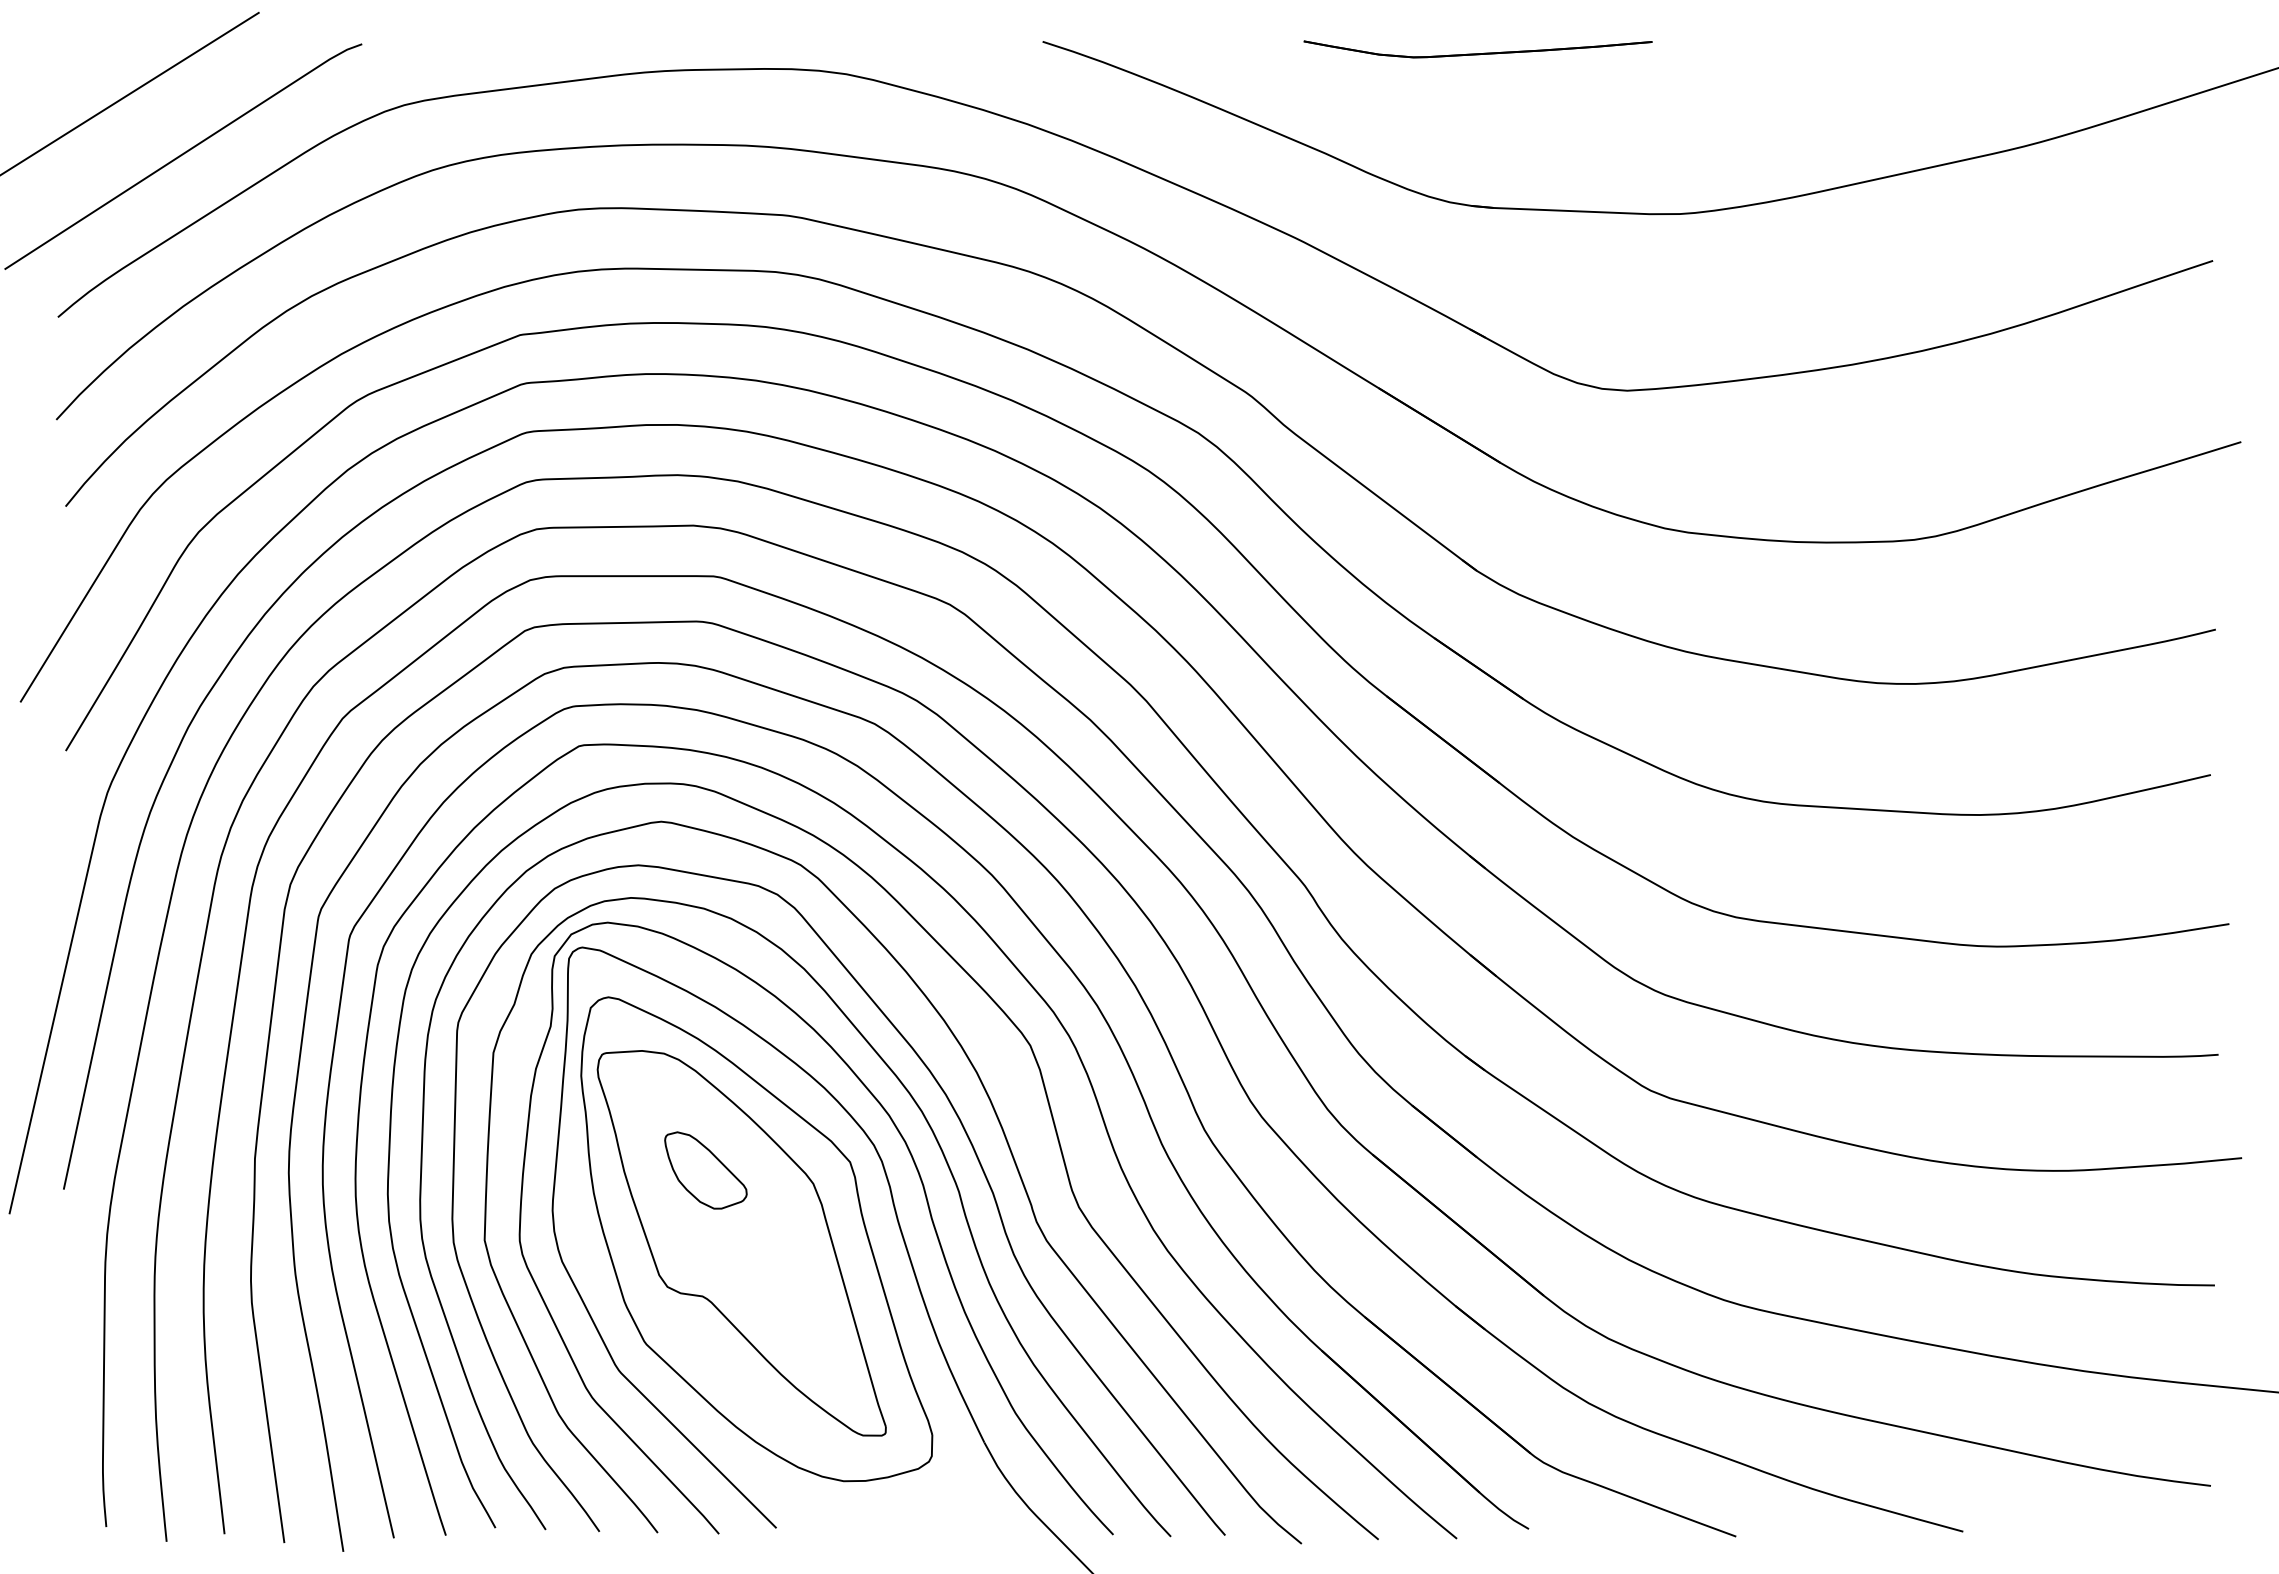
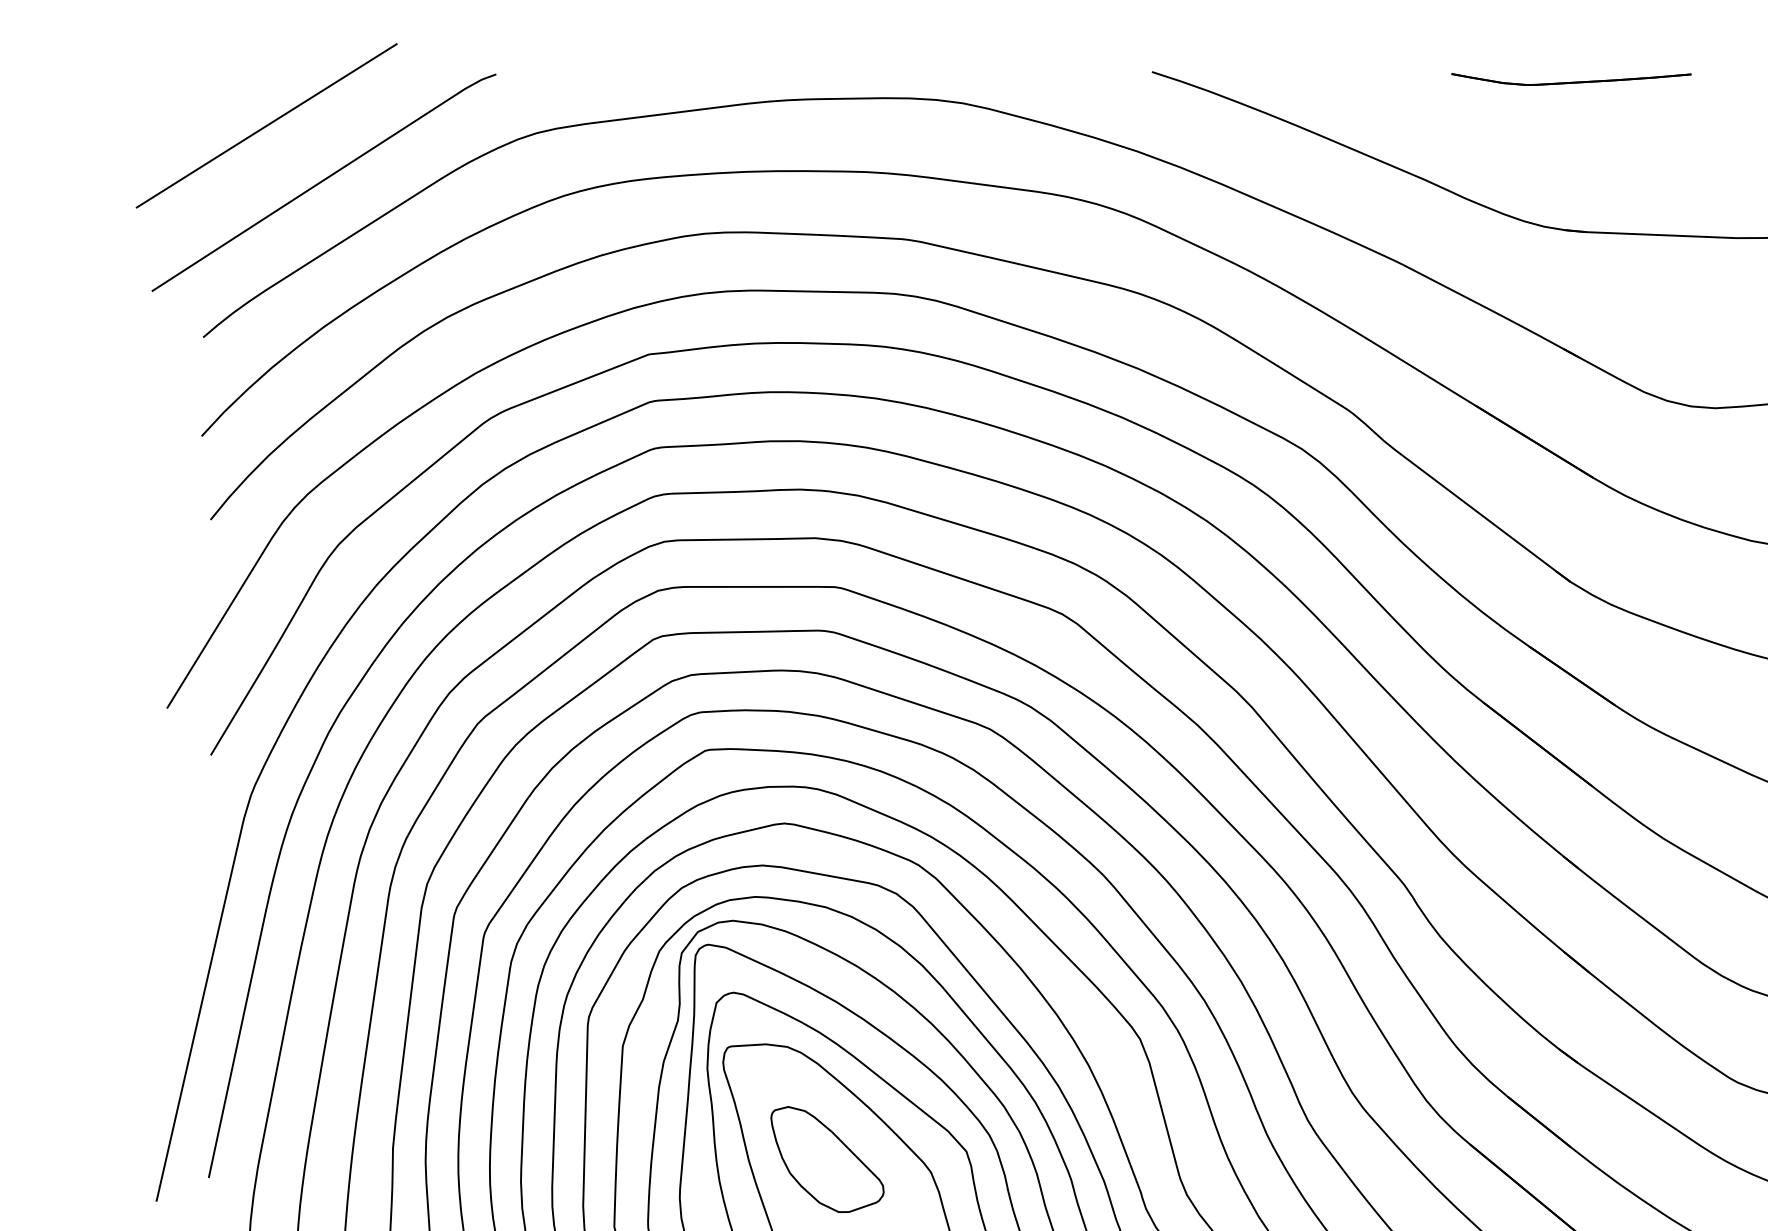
part: (1477, 49) -> (1570, 79), size x0.71
part: (705, 1170) -> (827, 1159), size x1.43

